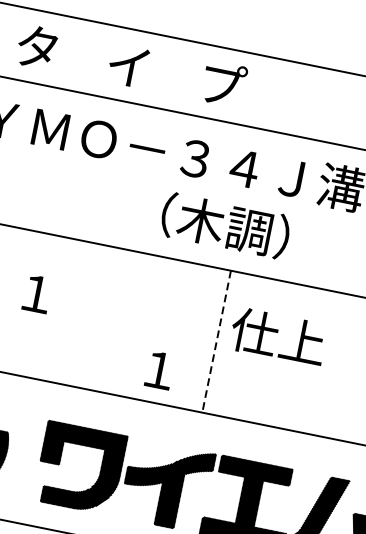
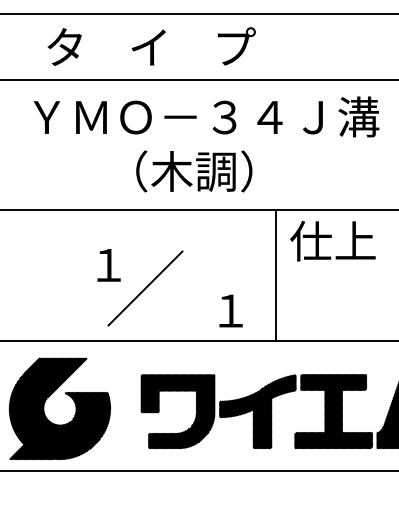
text: (225, 225) -> (194, 171), moved
line: (71, 327) -> (145, 288), added
text: (277, 337) -> (332, 241), moved
line: (217, 341) -> (276, 275), dashed -> solid

